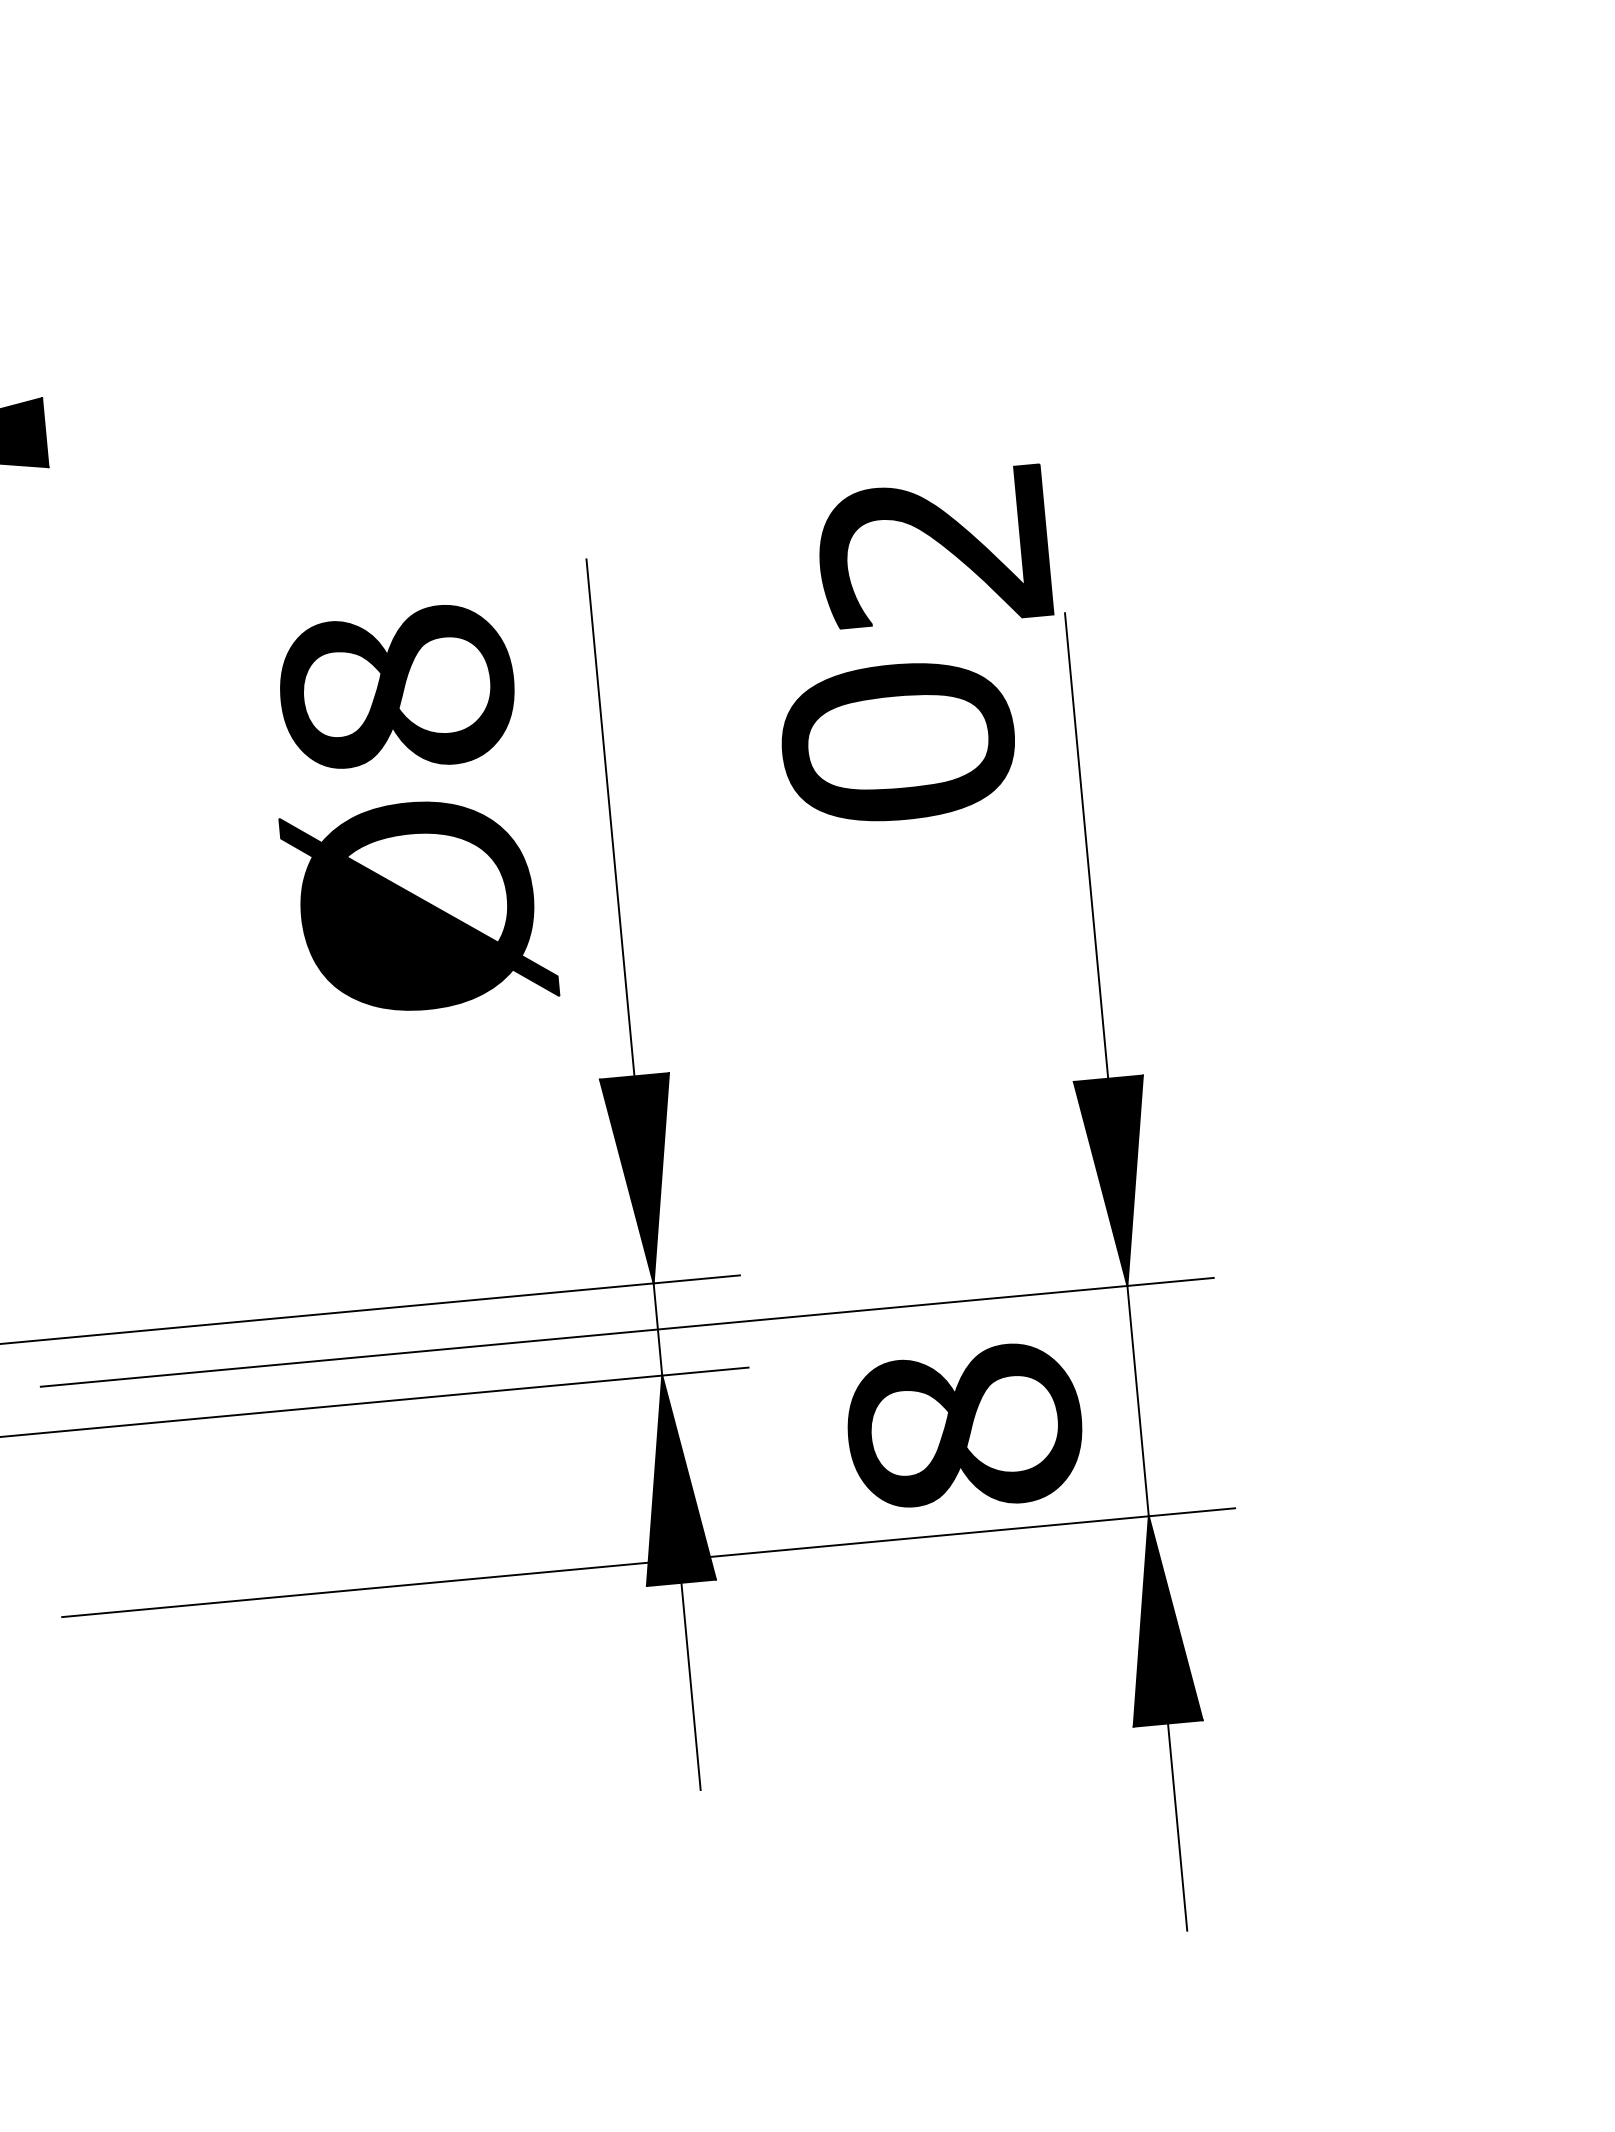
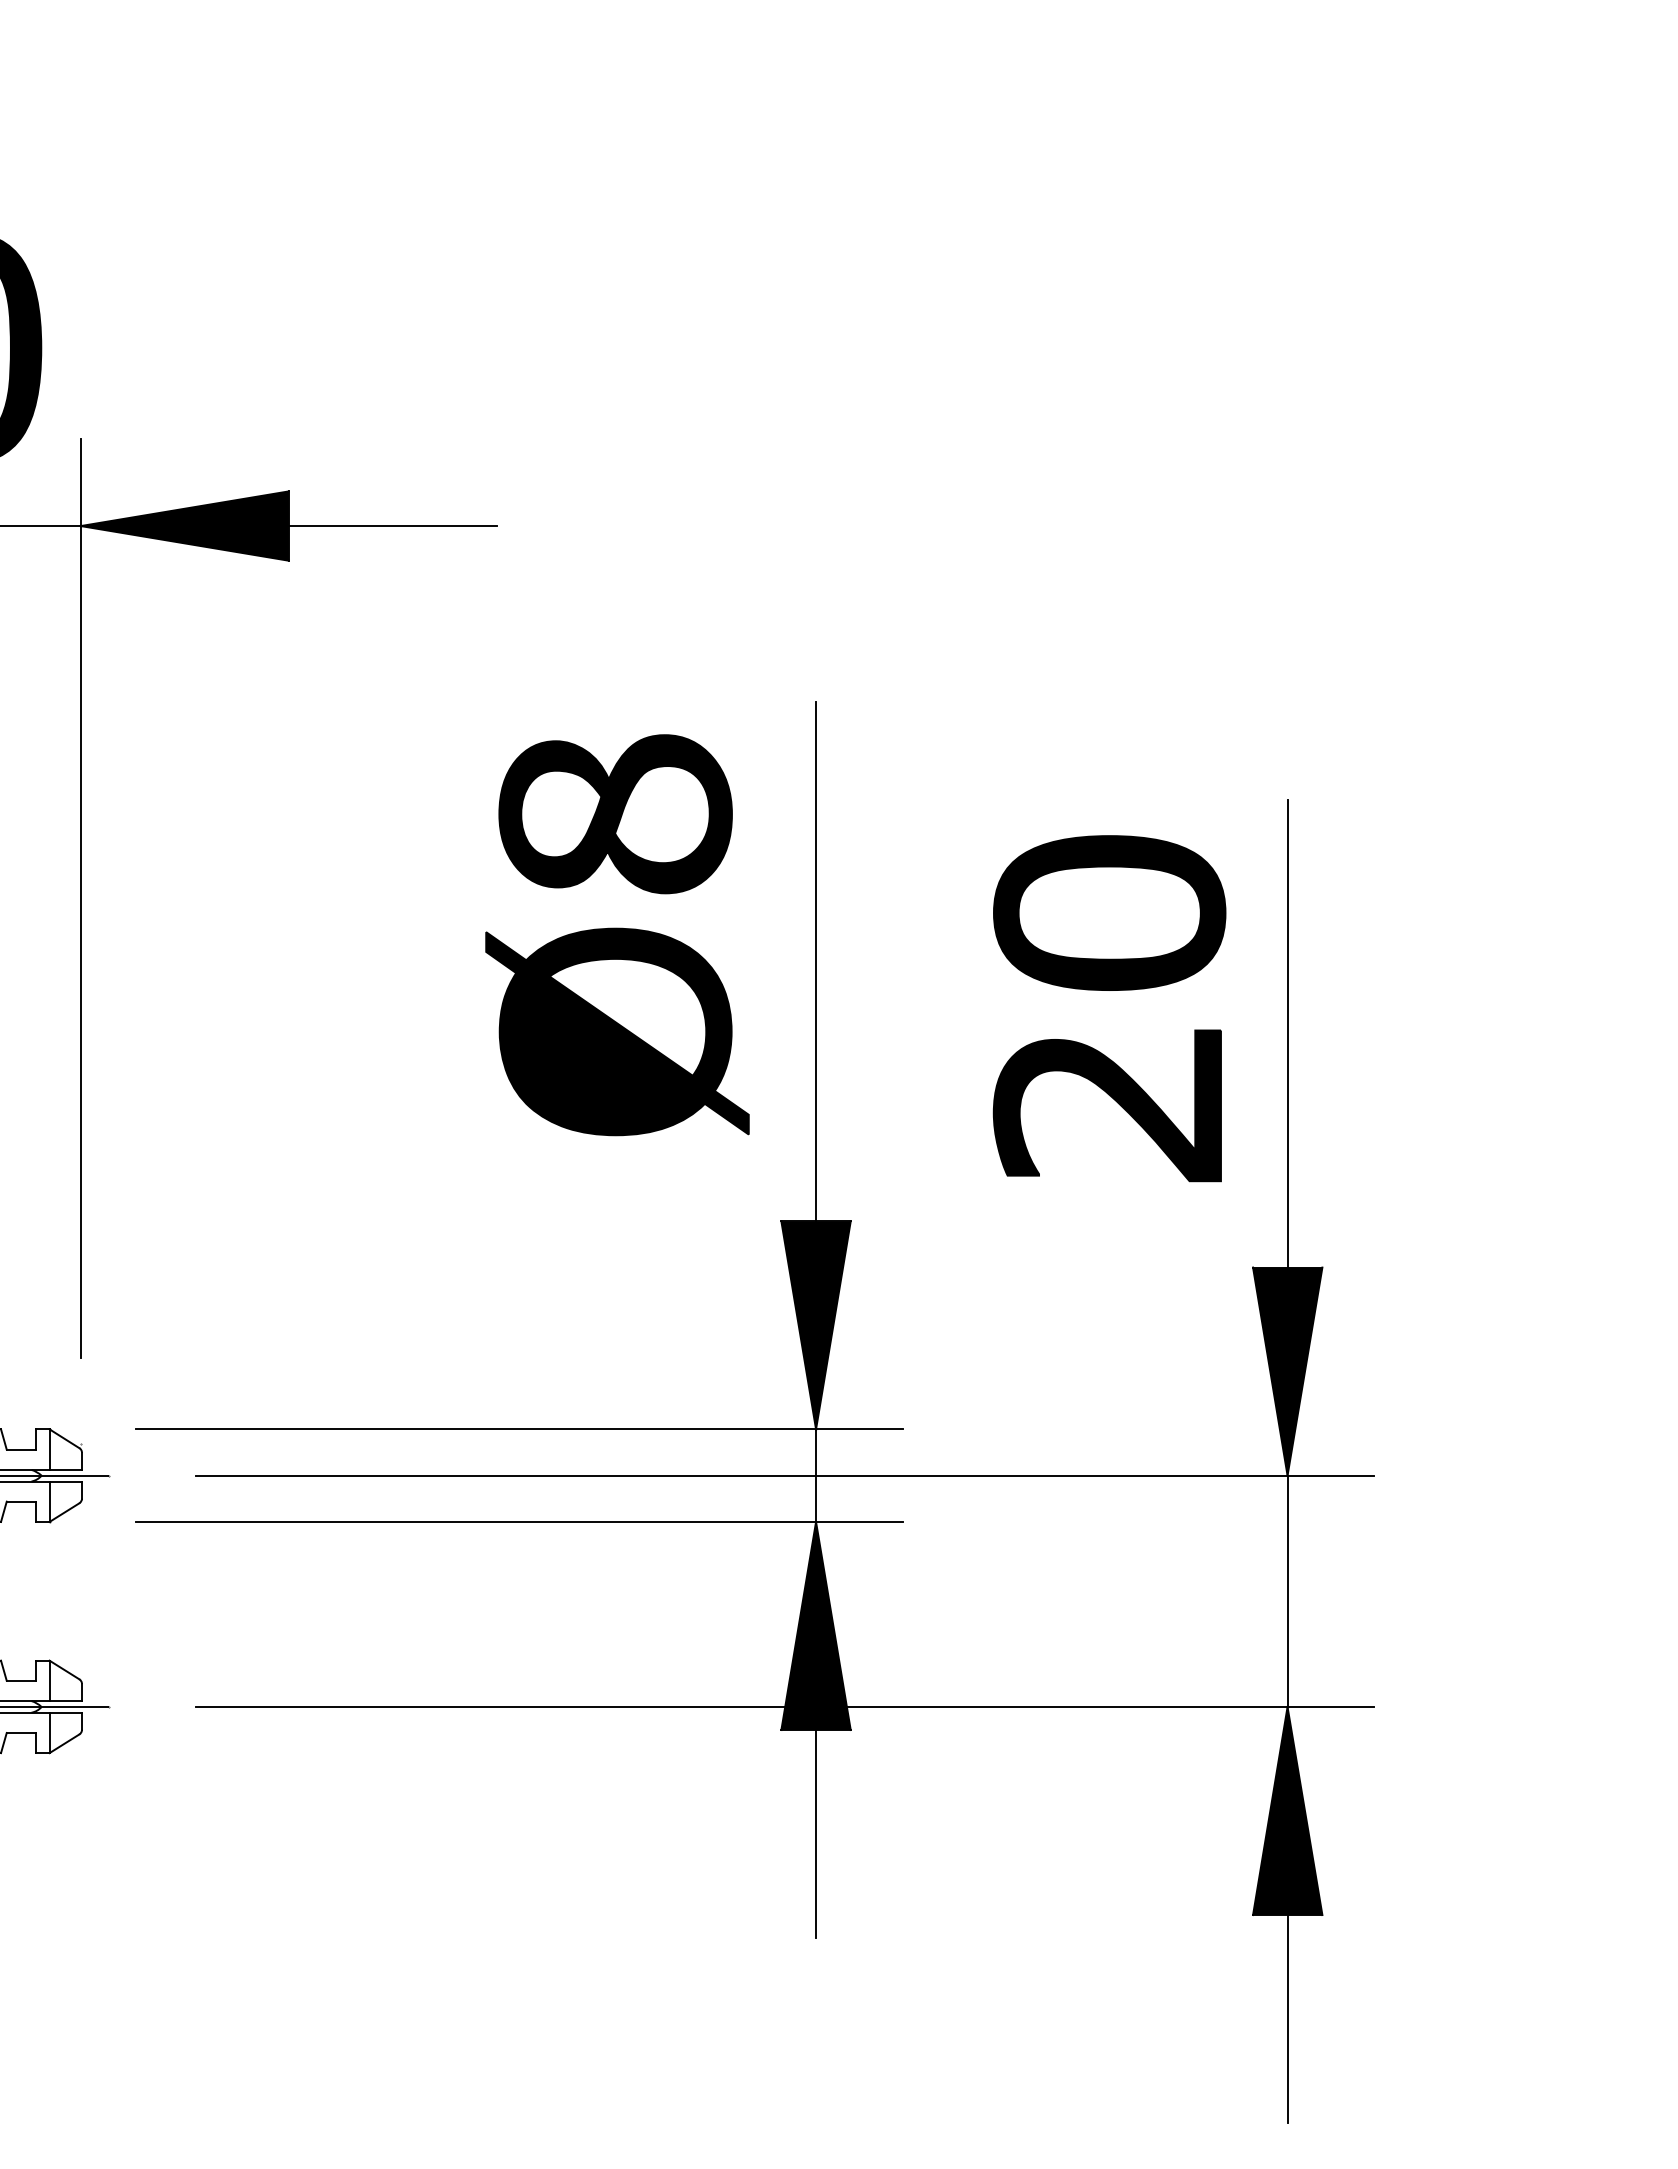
line: (148, 423) -> (392, 526), added
part: (937, 542) -> (1112, 1098), moved
part: (964, 1428) -> (1112, 1602), removed

